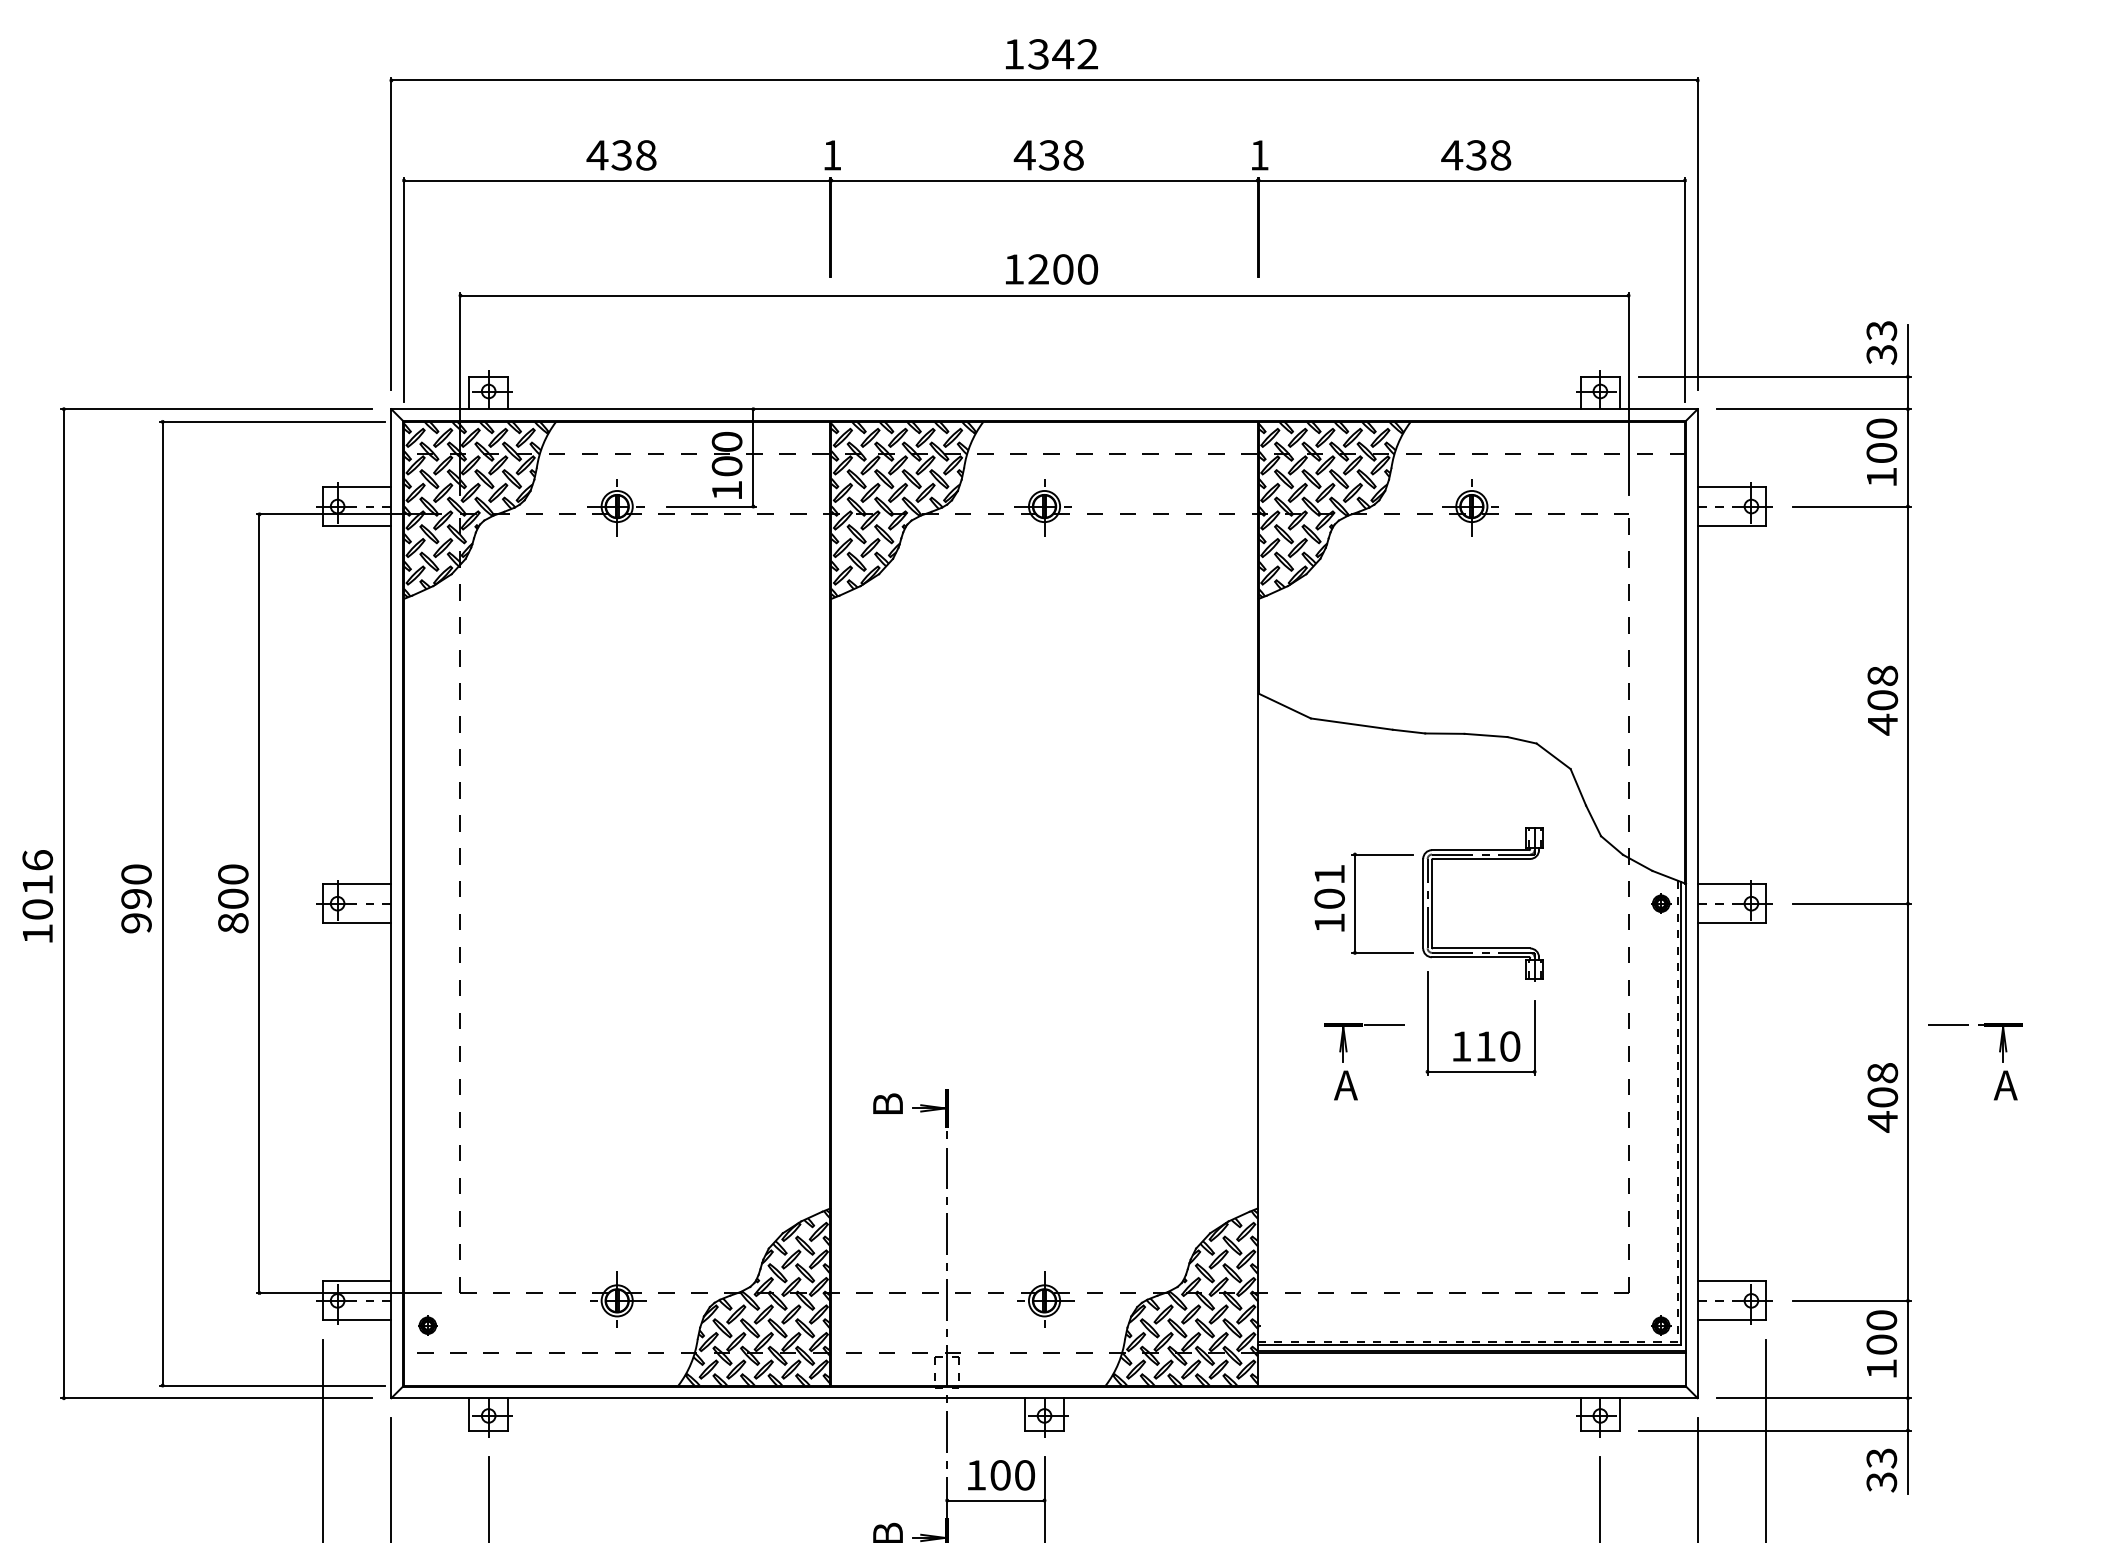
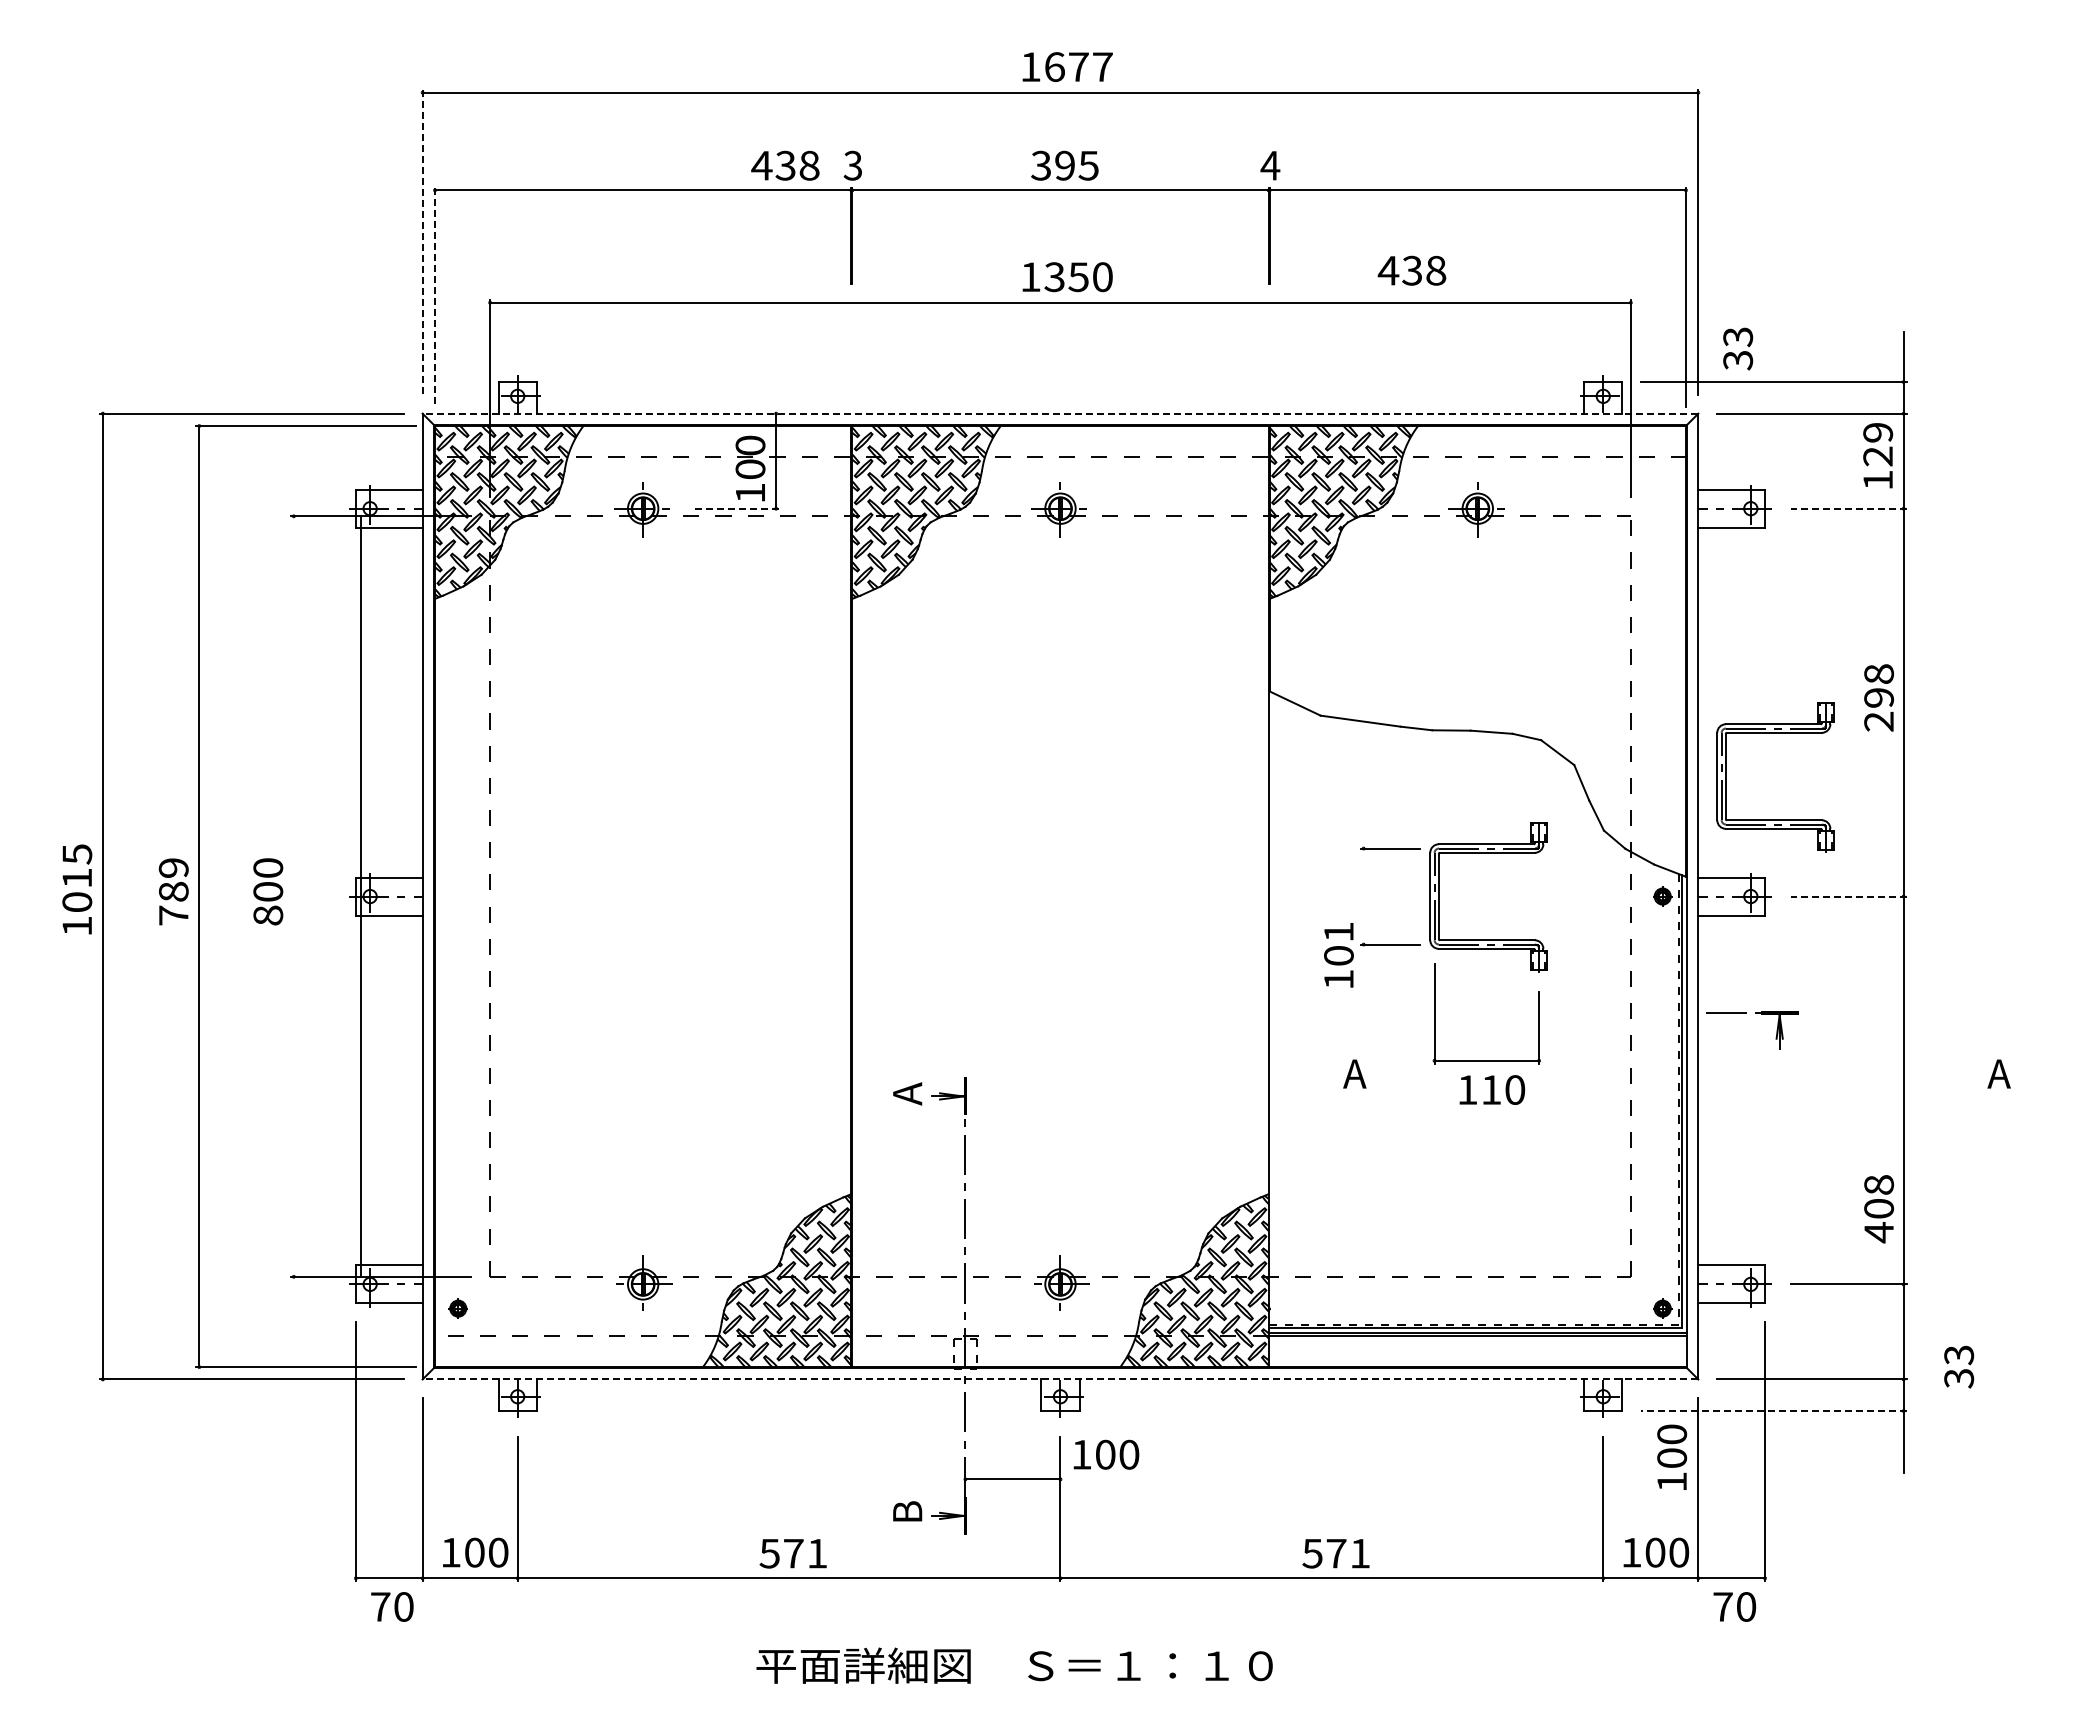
text: (1062, 53) -> (1078, 66), 1342 -> 1677
text: (621, 155) -> (785, 165), moved
text: (831, 155) -> (852, 165), 1 -> 3
text: (1048, 155) -> (1064, 165), 438 -> 395
text: (1259, 155) -> (1270, 165), 1 -> 4
text: (1475, 155) -> (1411, 270), moved
line: (391, 233) -> (422, 242), solid -> dashed
text: (1050, 269) -> (1066, 277), 1200 -> 1350
line: (403, 290) -> (434, 297), solid -> dashed
text: (1882, 342) -> (1738, 348), moved
line: (1044, 409) -> (1060, 413), solid -> dashed
text: (1882, 440) -> (1878, 444), 100 -> 129
line: (711, 506) -> (735, 508), solid -> dashed
line: (1851, 506) -> (1848, 508), solid -> dashed
text: (1883, 713) -> (1879, 710), 408 -> 298
part: (1776, 824) -> (1775, 819), added
text: (37, 860) -> (77, 854), 1016 -> 1015
text: (136, 898) -> (173, 891), 990 -> 789
text: (1329, 898) -> (1338, 955), moved
line: (259, 903) -> (360, 896), moved
line: (1354, 903) -> (1363, 896), removed
line: (1851, 903) -> (1848, 896), solid -> dashed
part: (1978, 1025) -> (1755, 1013), moved
part: (1361, 1026) -> (1370, 1016), removed
text: (1486, 1045) -> (1492, 1089), moved
text: (1882, 1098) -> (1878, 1209), moved
text: (887, 1105) -> (907, 1093), B -> A
text: (1882, 1342) -> (1672, 1456), moved
line: (1044, 1398) -> (1060, 1379), solid -> dashed
line: (1774, 1431) -> (1773, 1411), solid -> dashed
text: (1882, 1469) -> (1959, 1366), moved
text: (1001, 1475) -> (1106, 1454), moved

